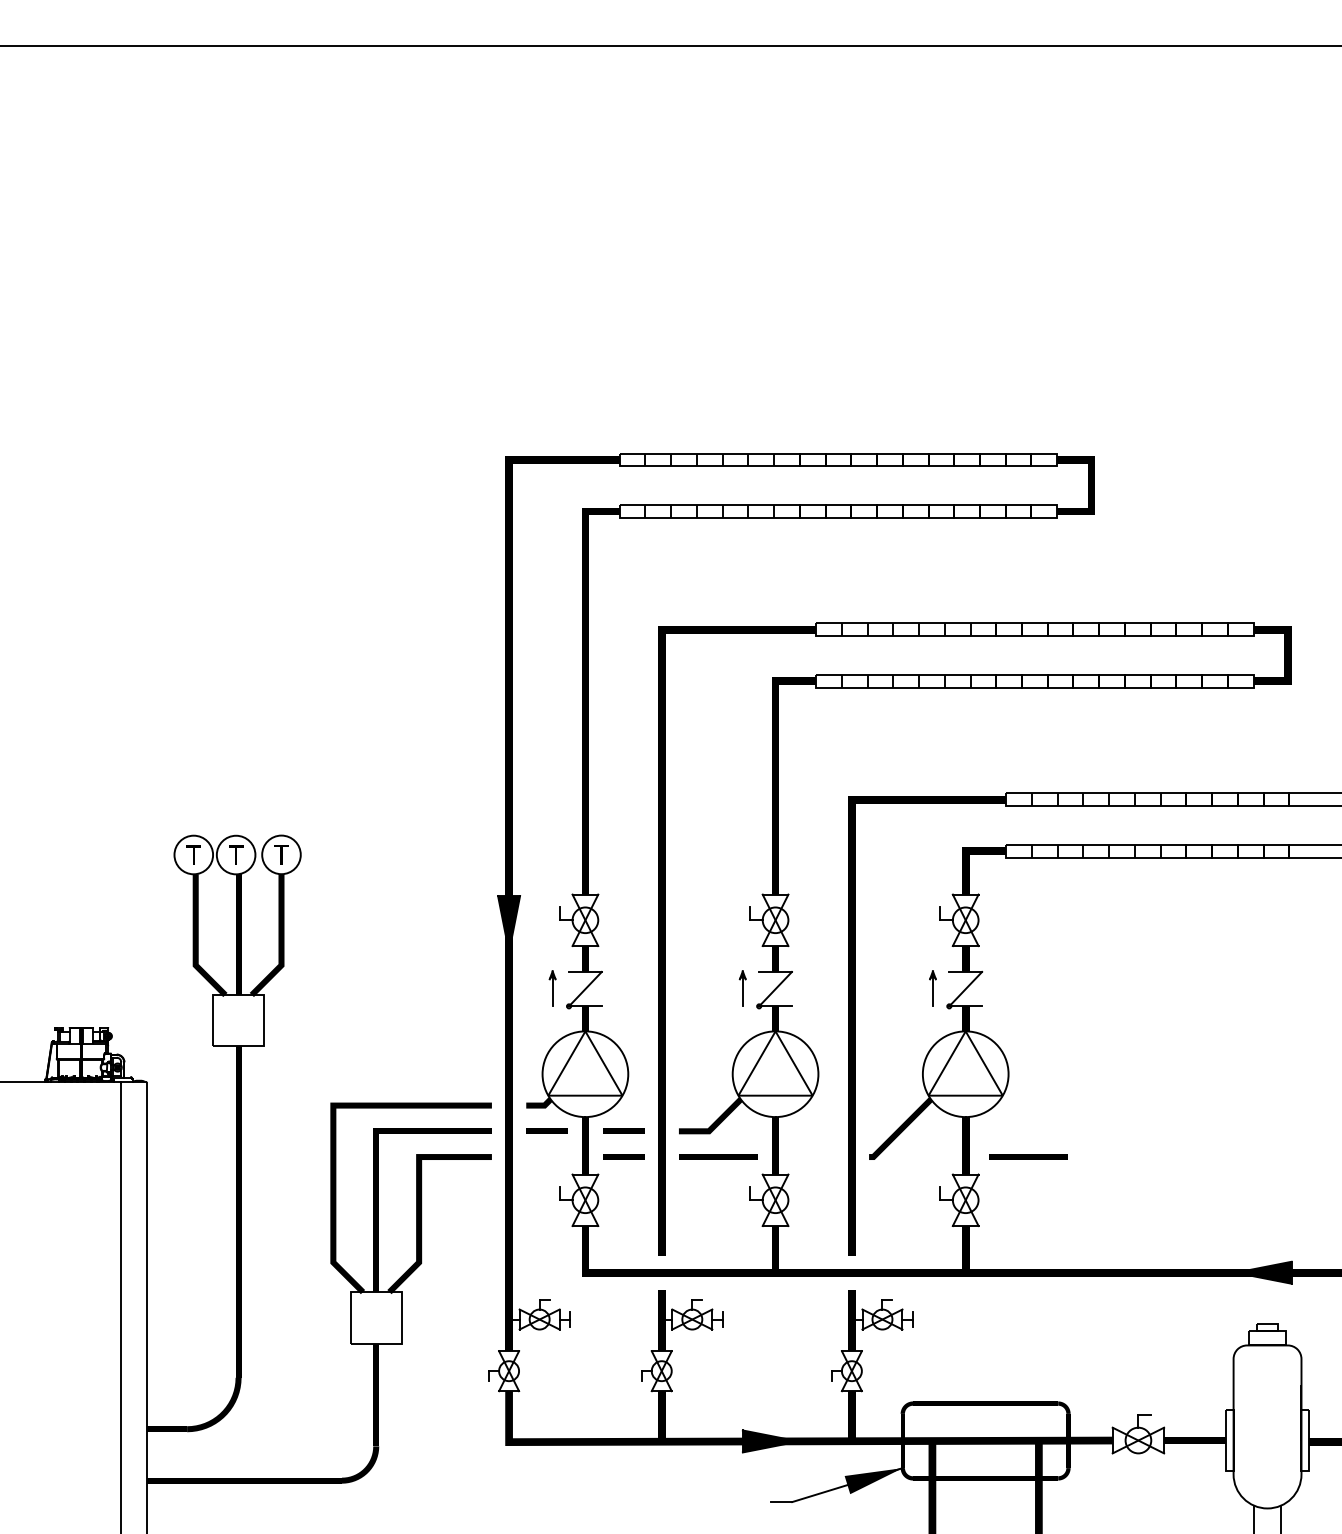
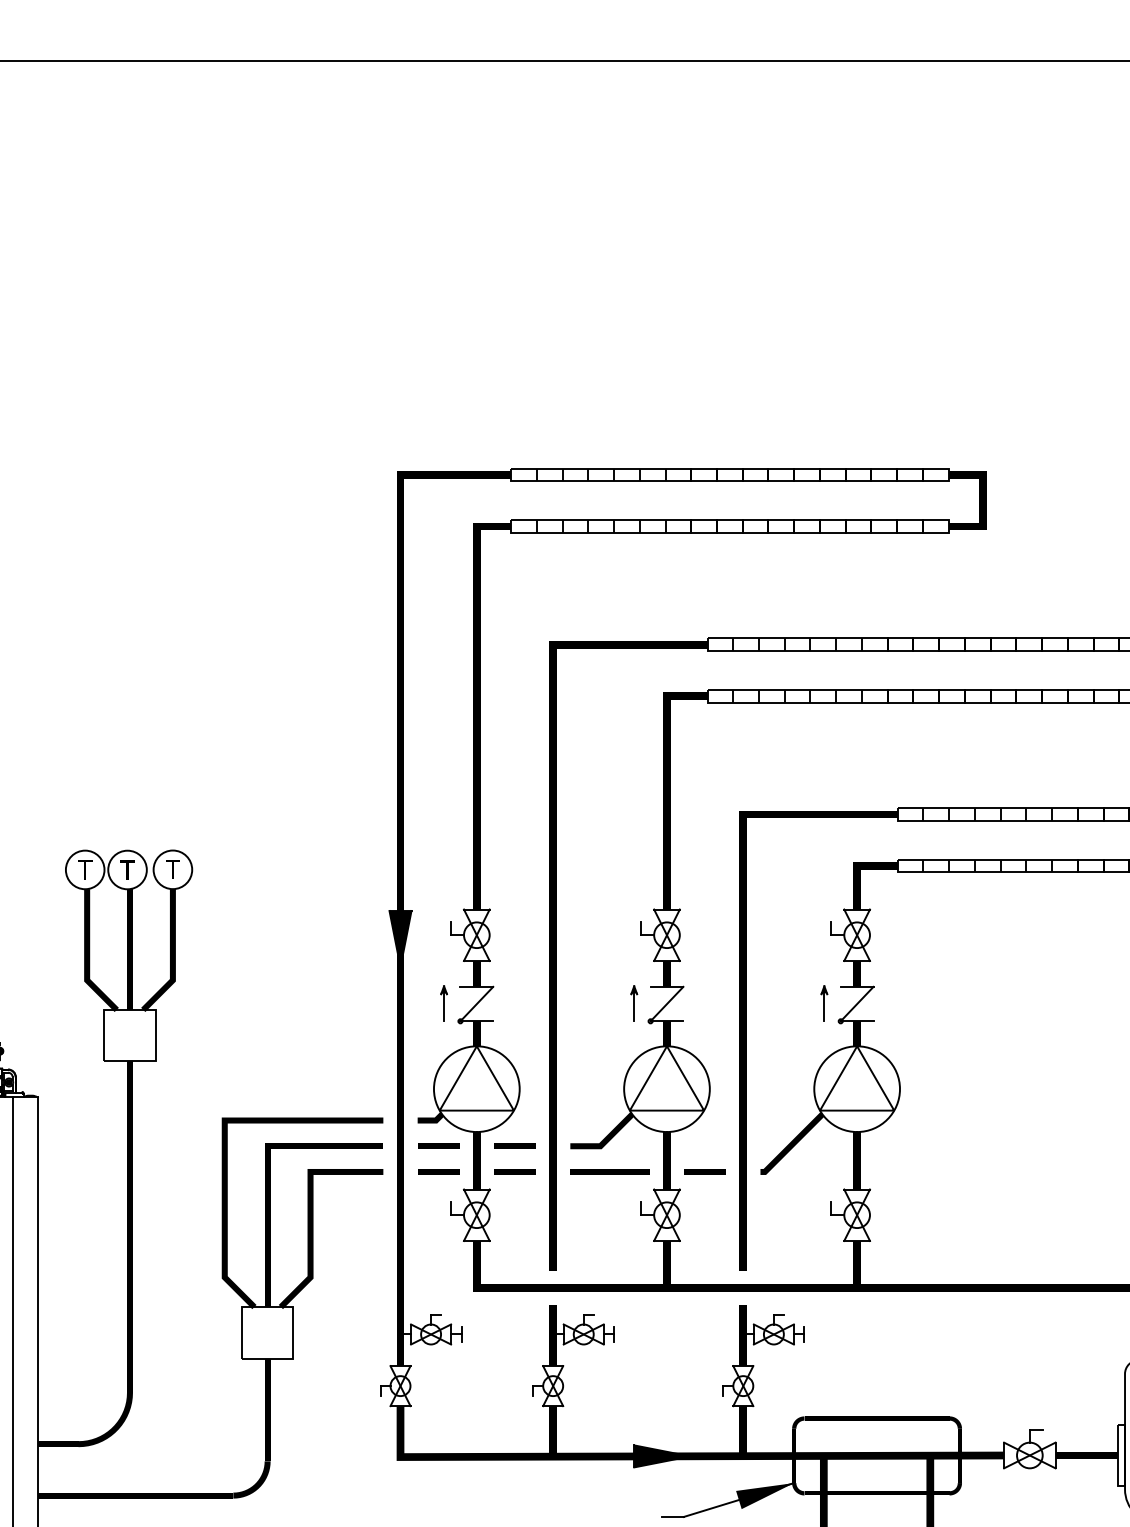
line: (546, 1156) -> (437, 1171), added
line: (813, 1156) -> (704, 1171), added
line: (1028, 1156) -> (919, 1171), removed

